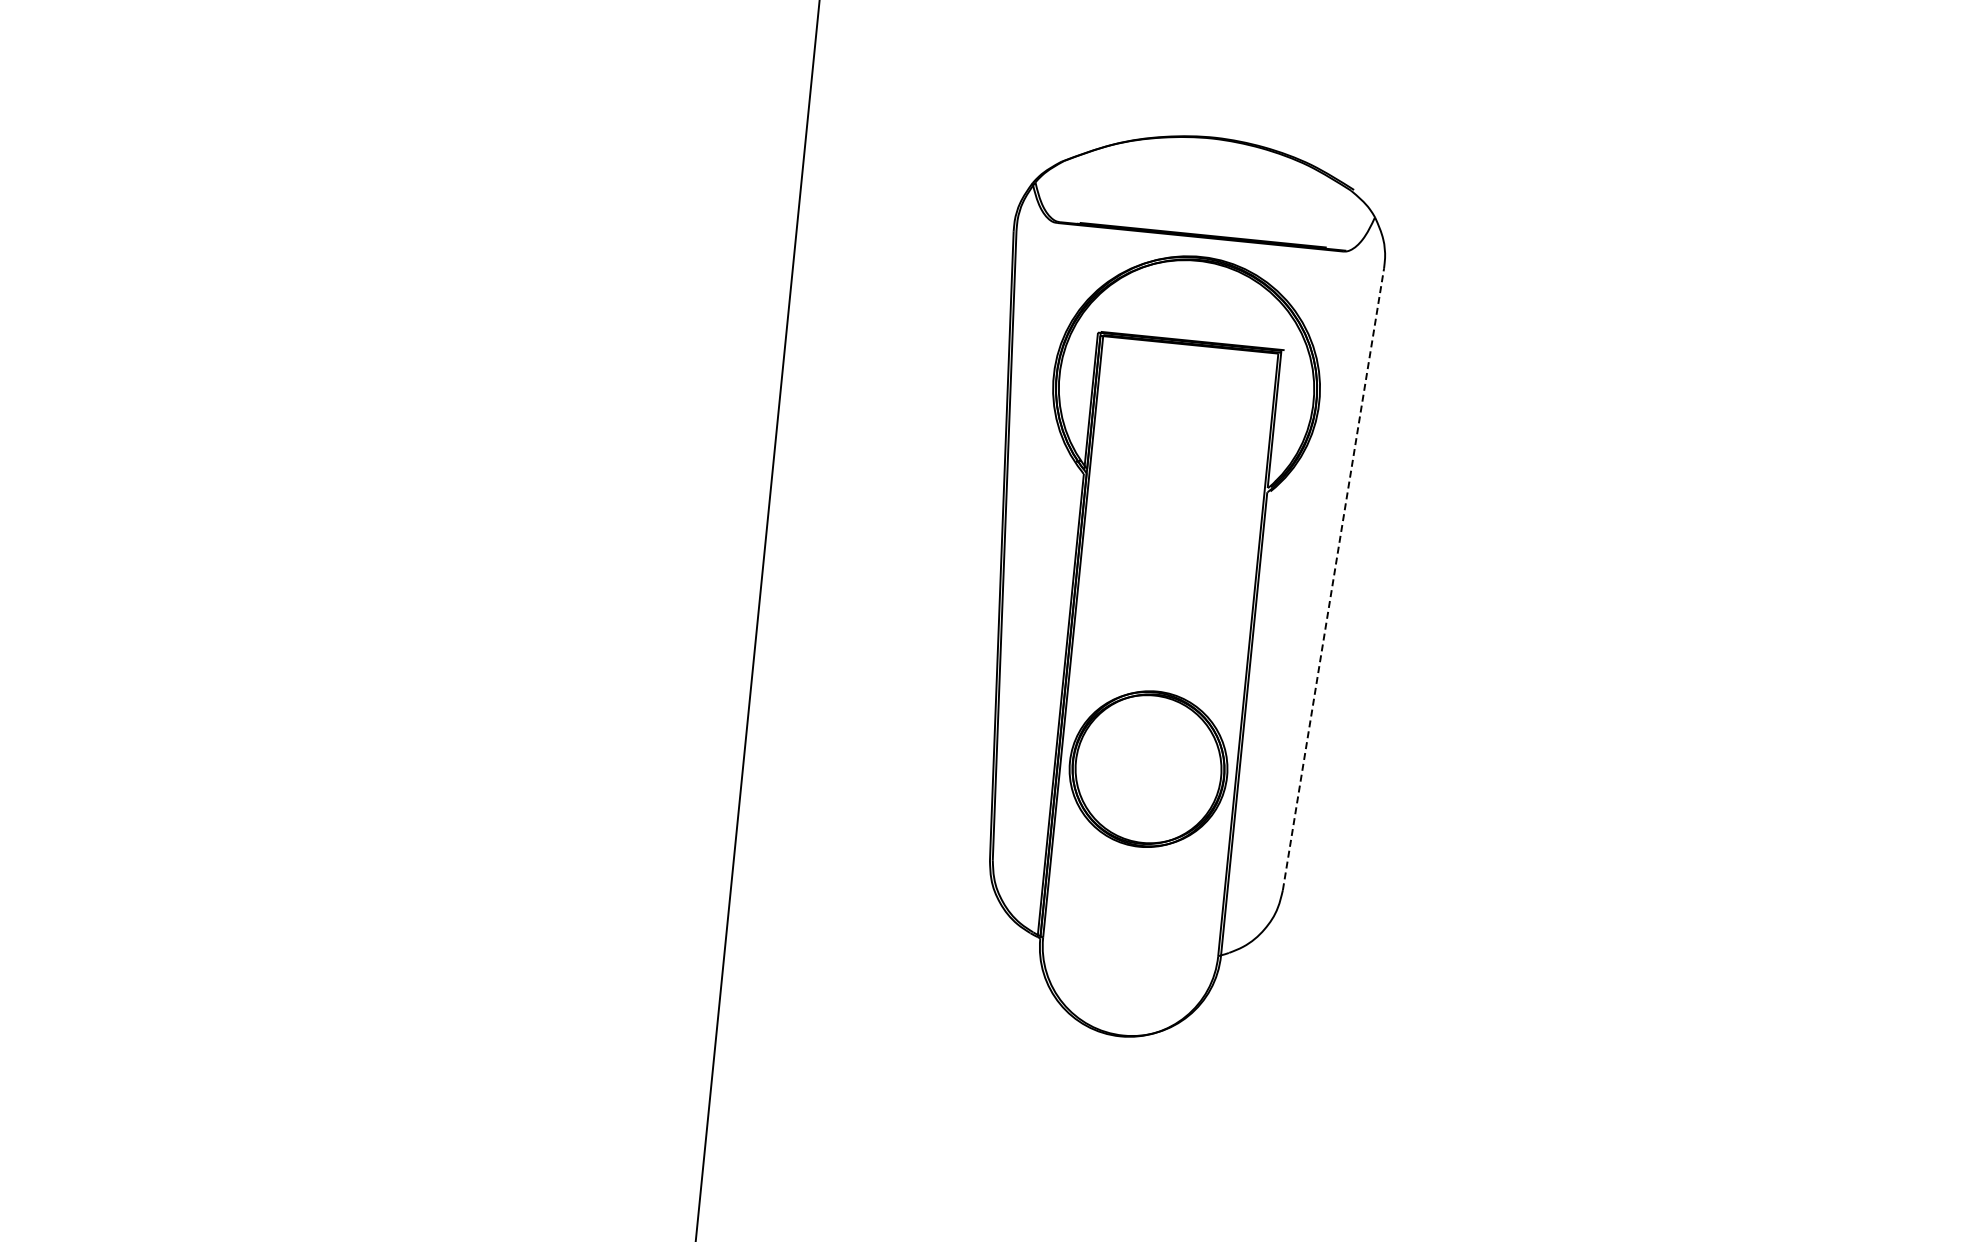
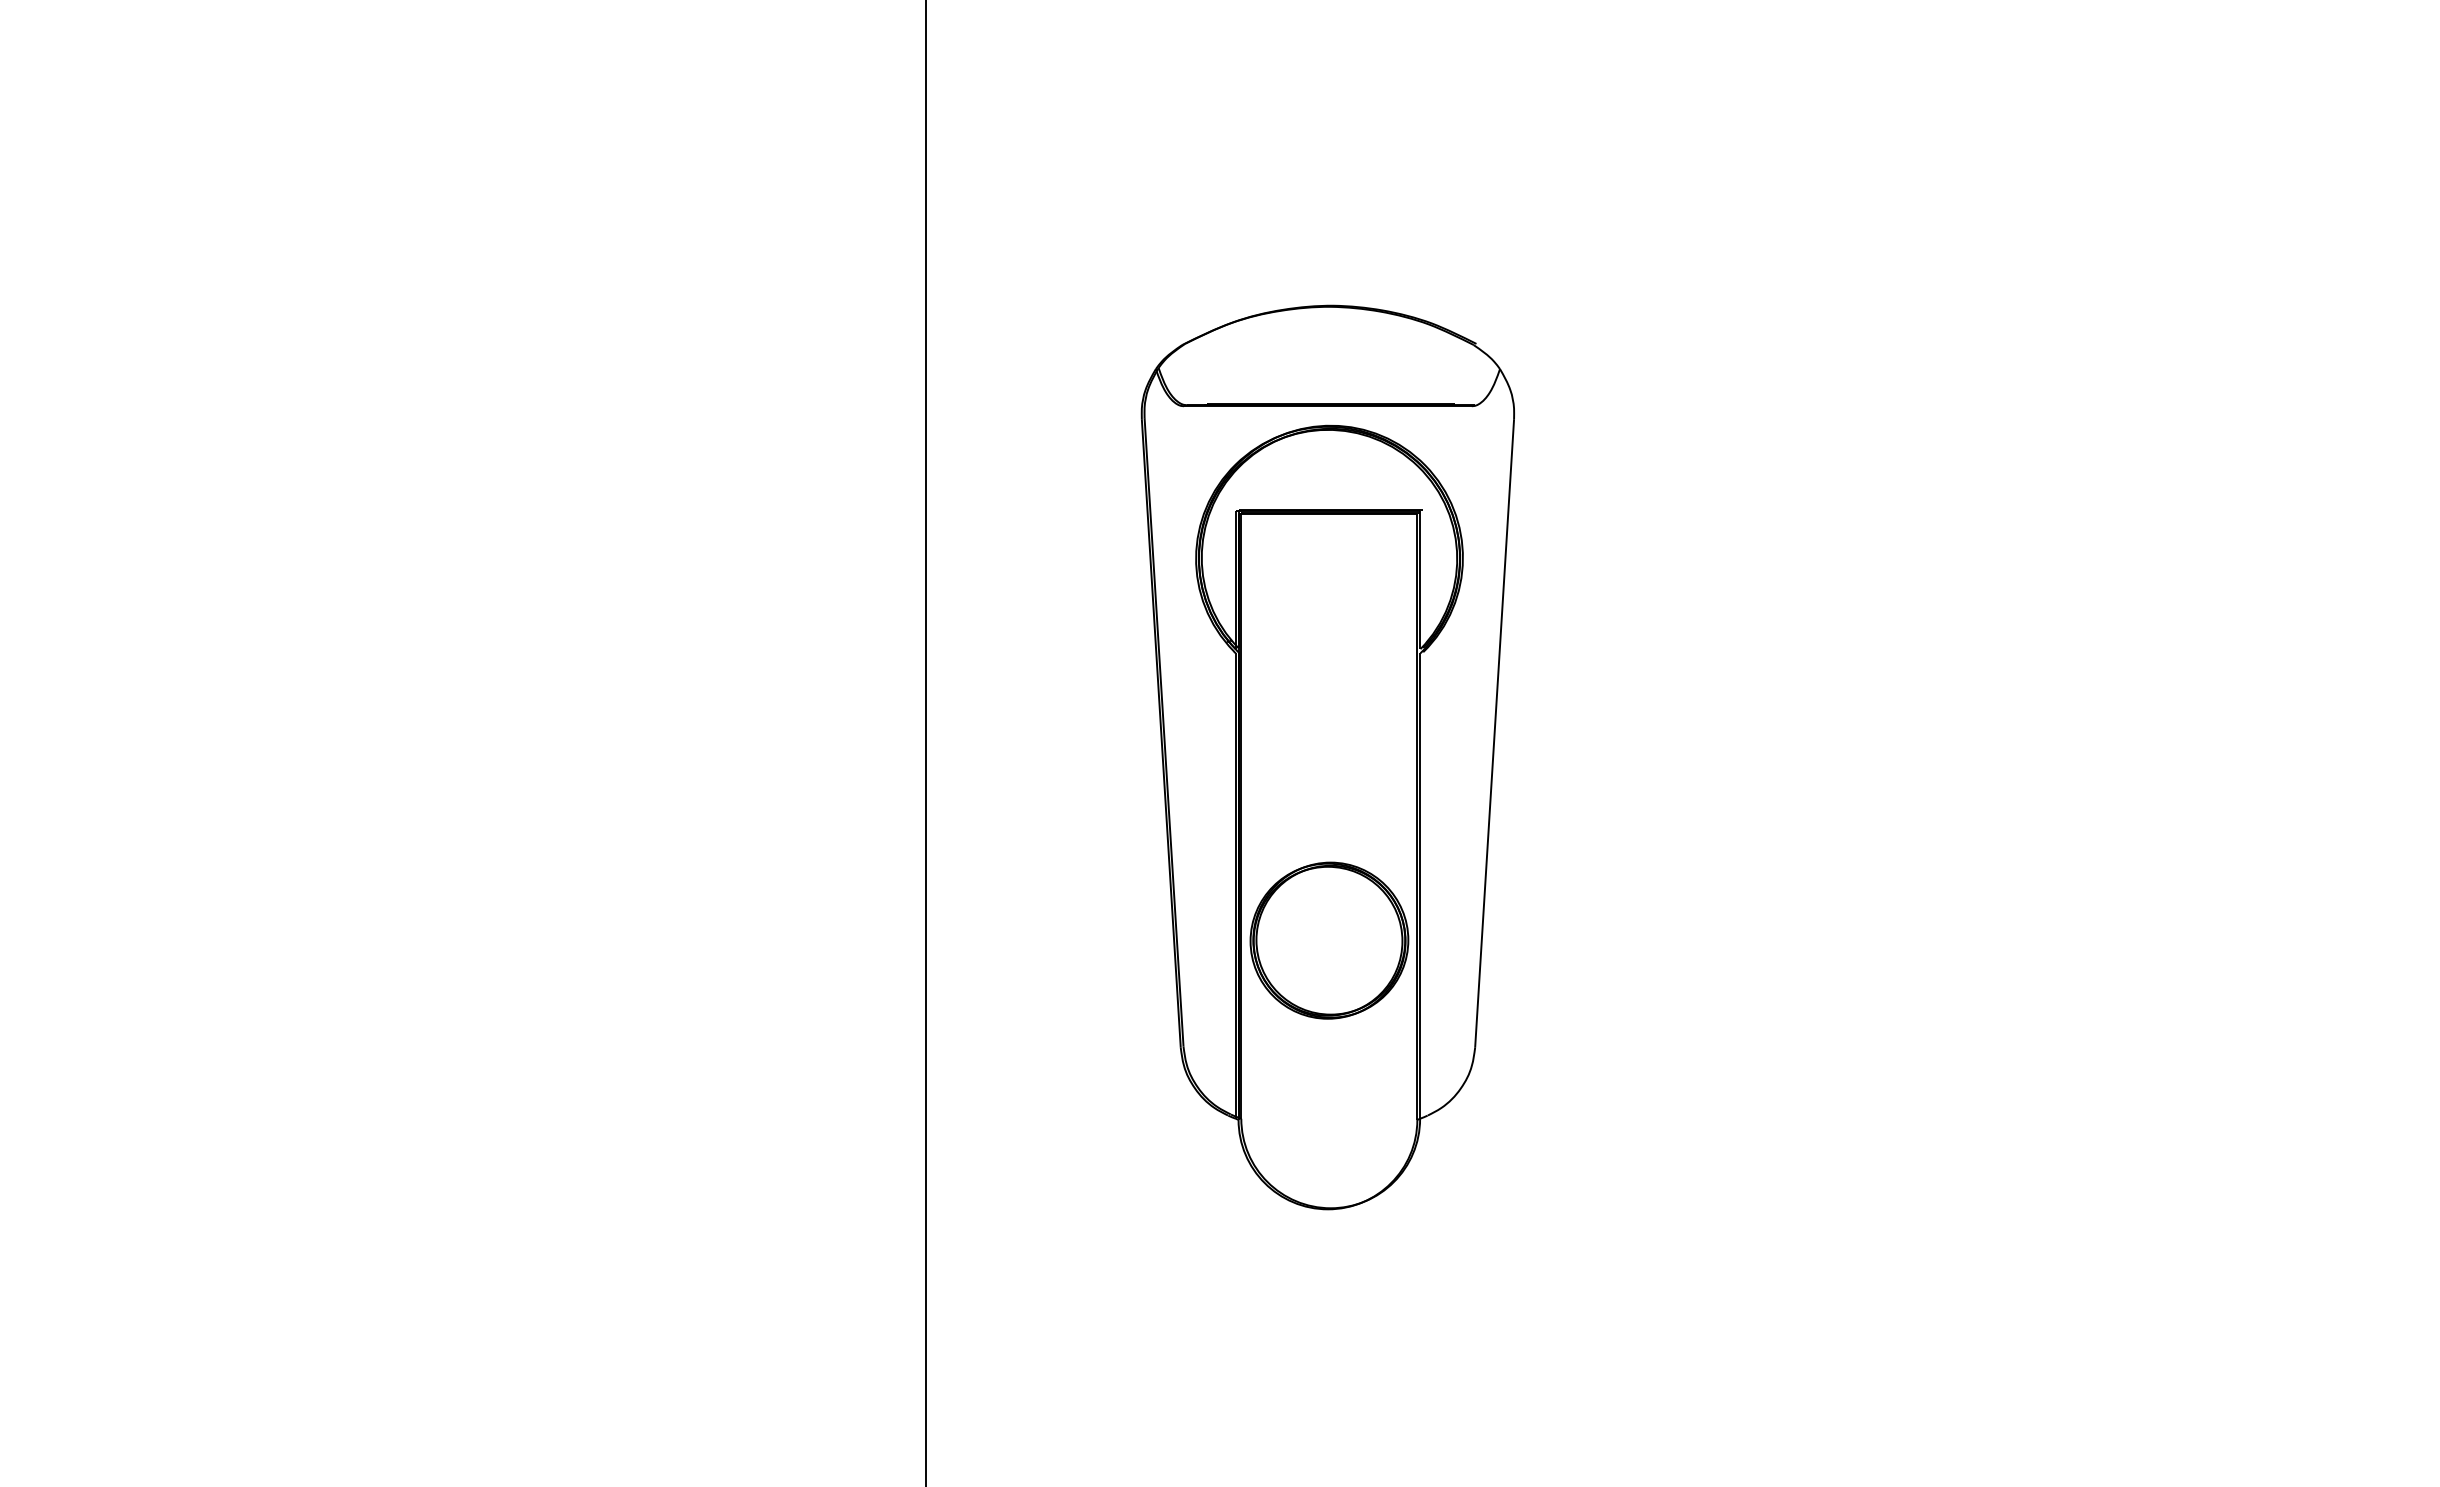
line: (1333, 579) -> (1494, 733), dashed -> solid

